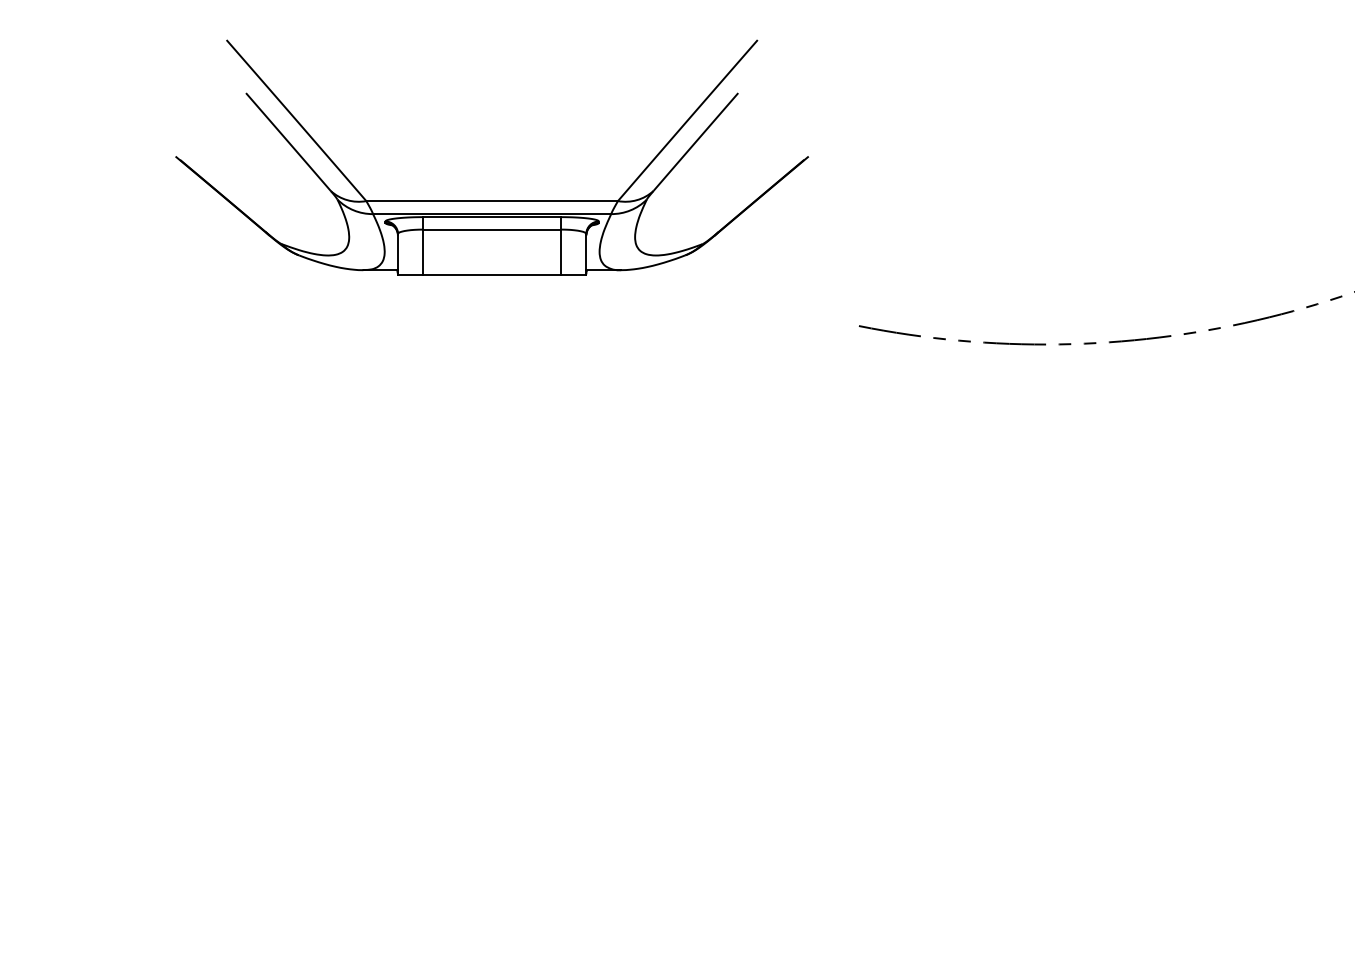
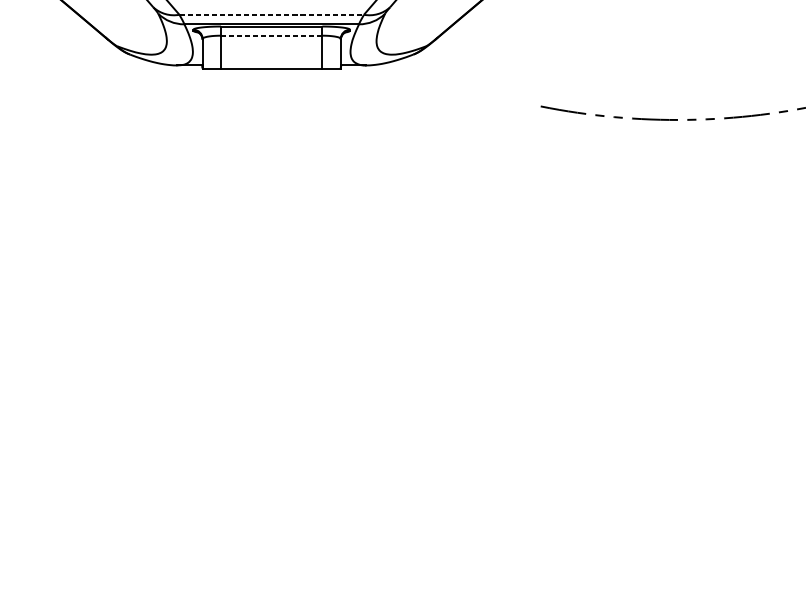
line: (492, 201) -> (271, 15), solid -> dashed
line: (491, 229) -> (271, 35), solid -> dashed

